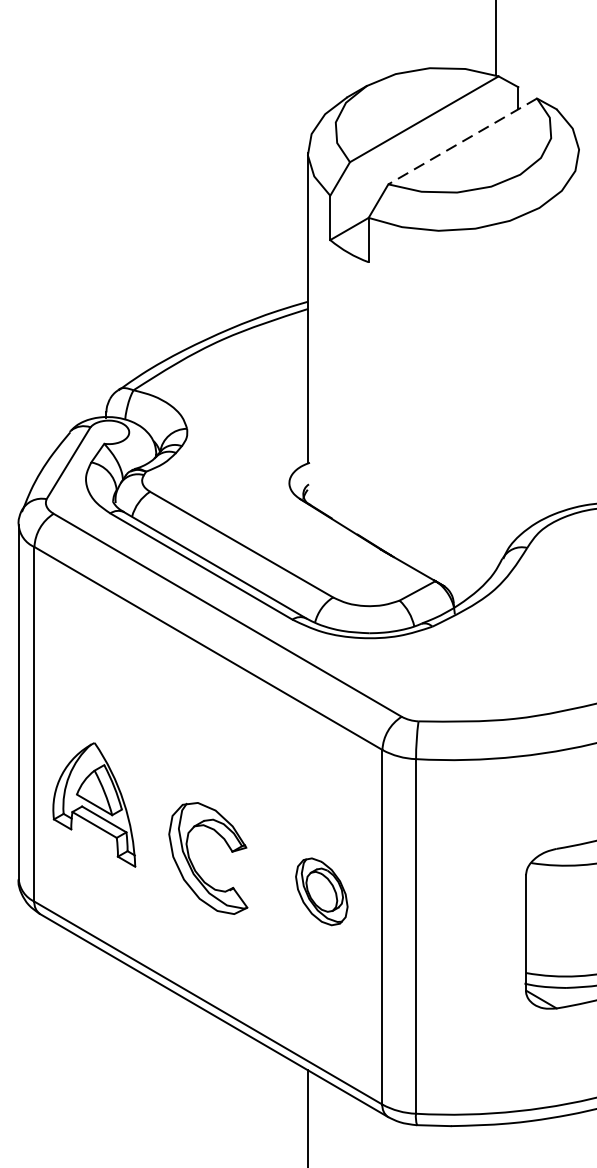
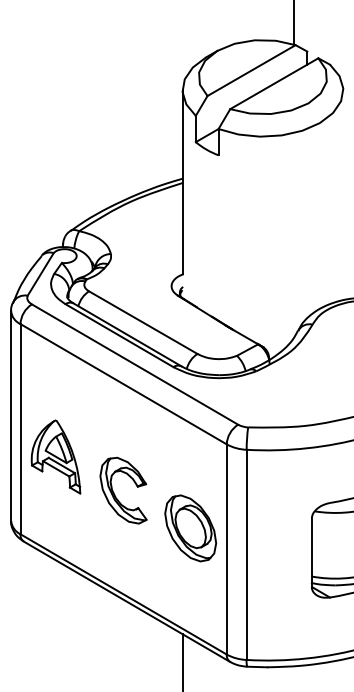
line: (463, 141) -> (274, 83), dashed -> solid
part: (93, 804) -> (55, 456), moved
part: (194, 864) -> (115, 494), moved
part: (321, 891) -> (190, 528), size x1.67

